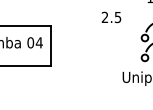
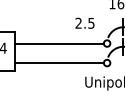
text: (111, 17) -> (84, 23), moved
line: (96, 38) -> (59, 44), added
line: (96, 57) -> (59, 62), added

